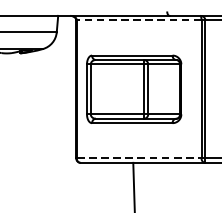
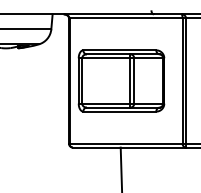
line: (139, 20) -> (126, 18), dashed -> solid
line: (139, 158) -> (126, 143), dashed -> solid

